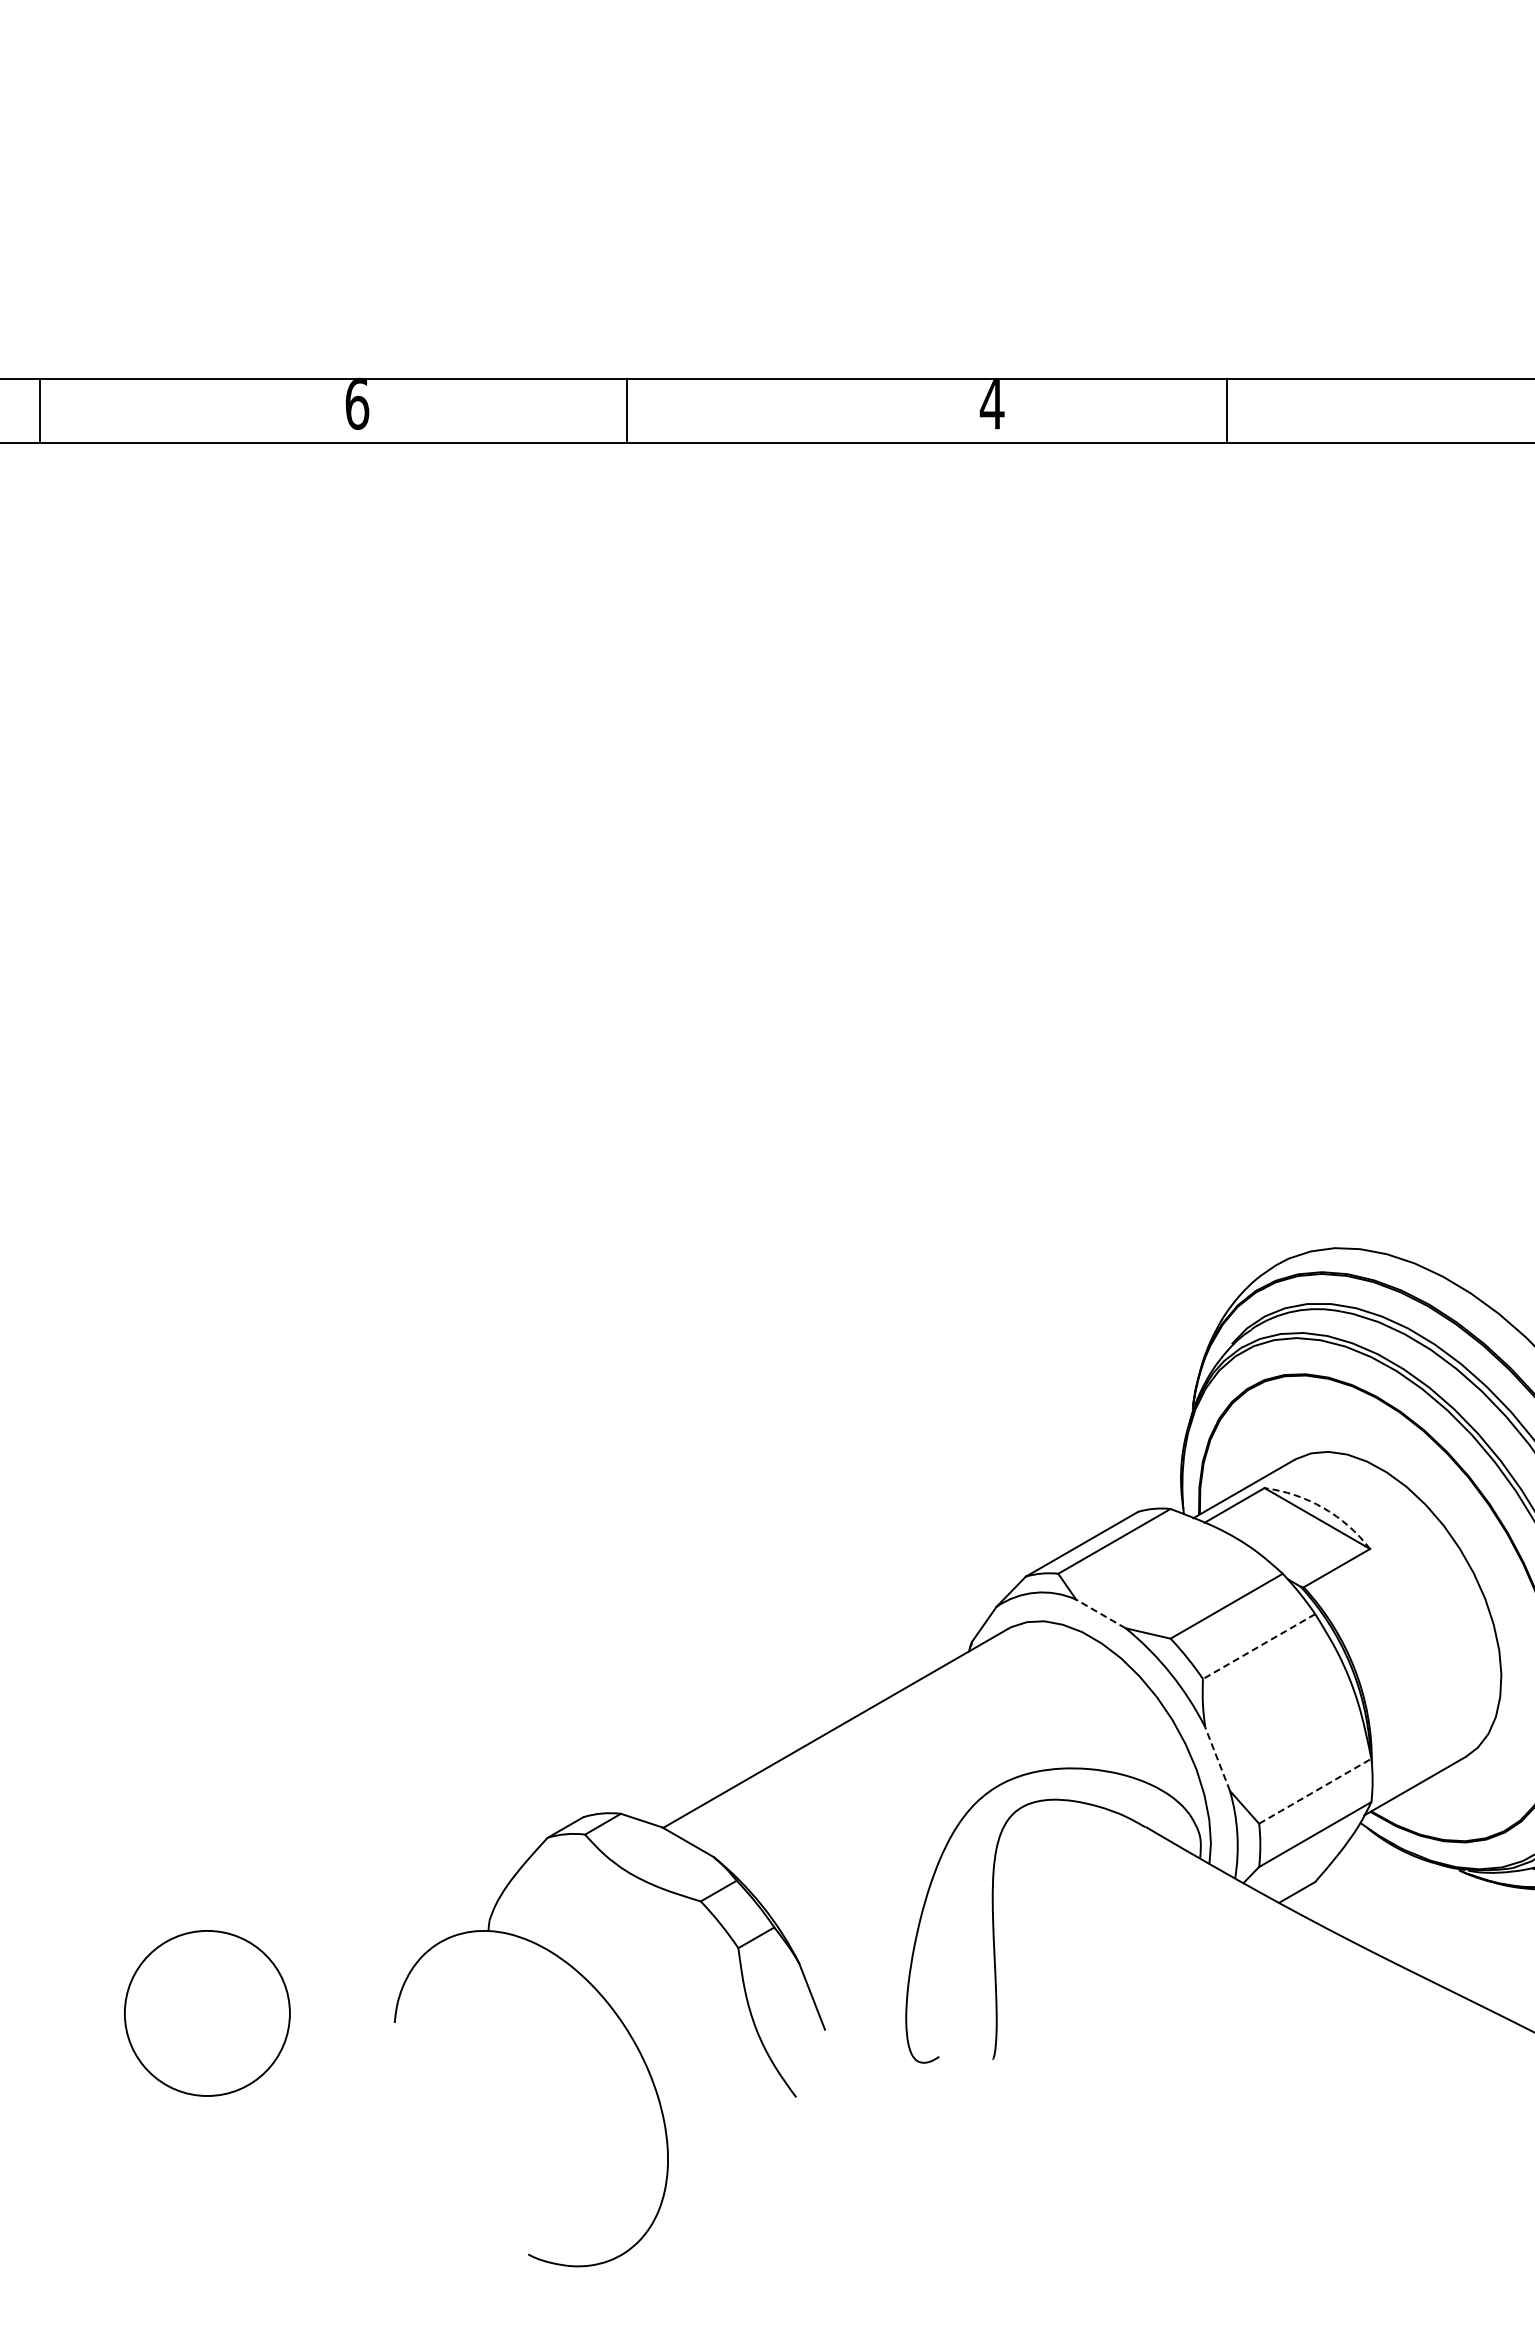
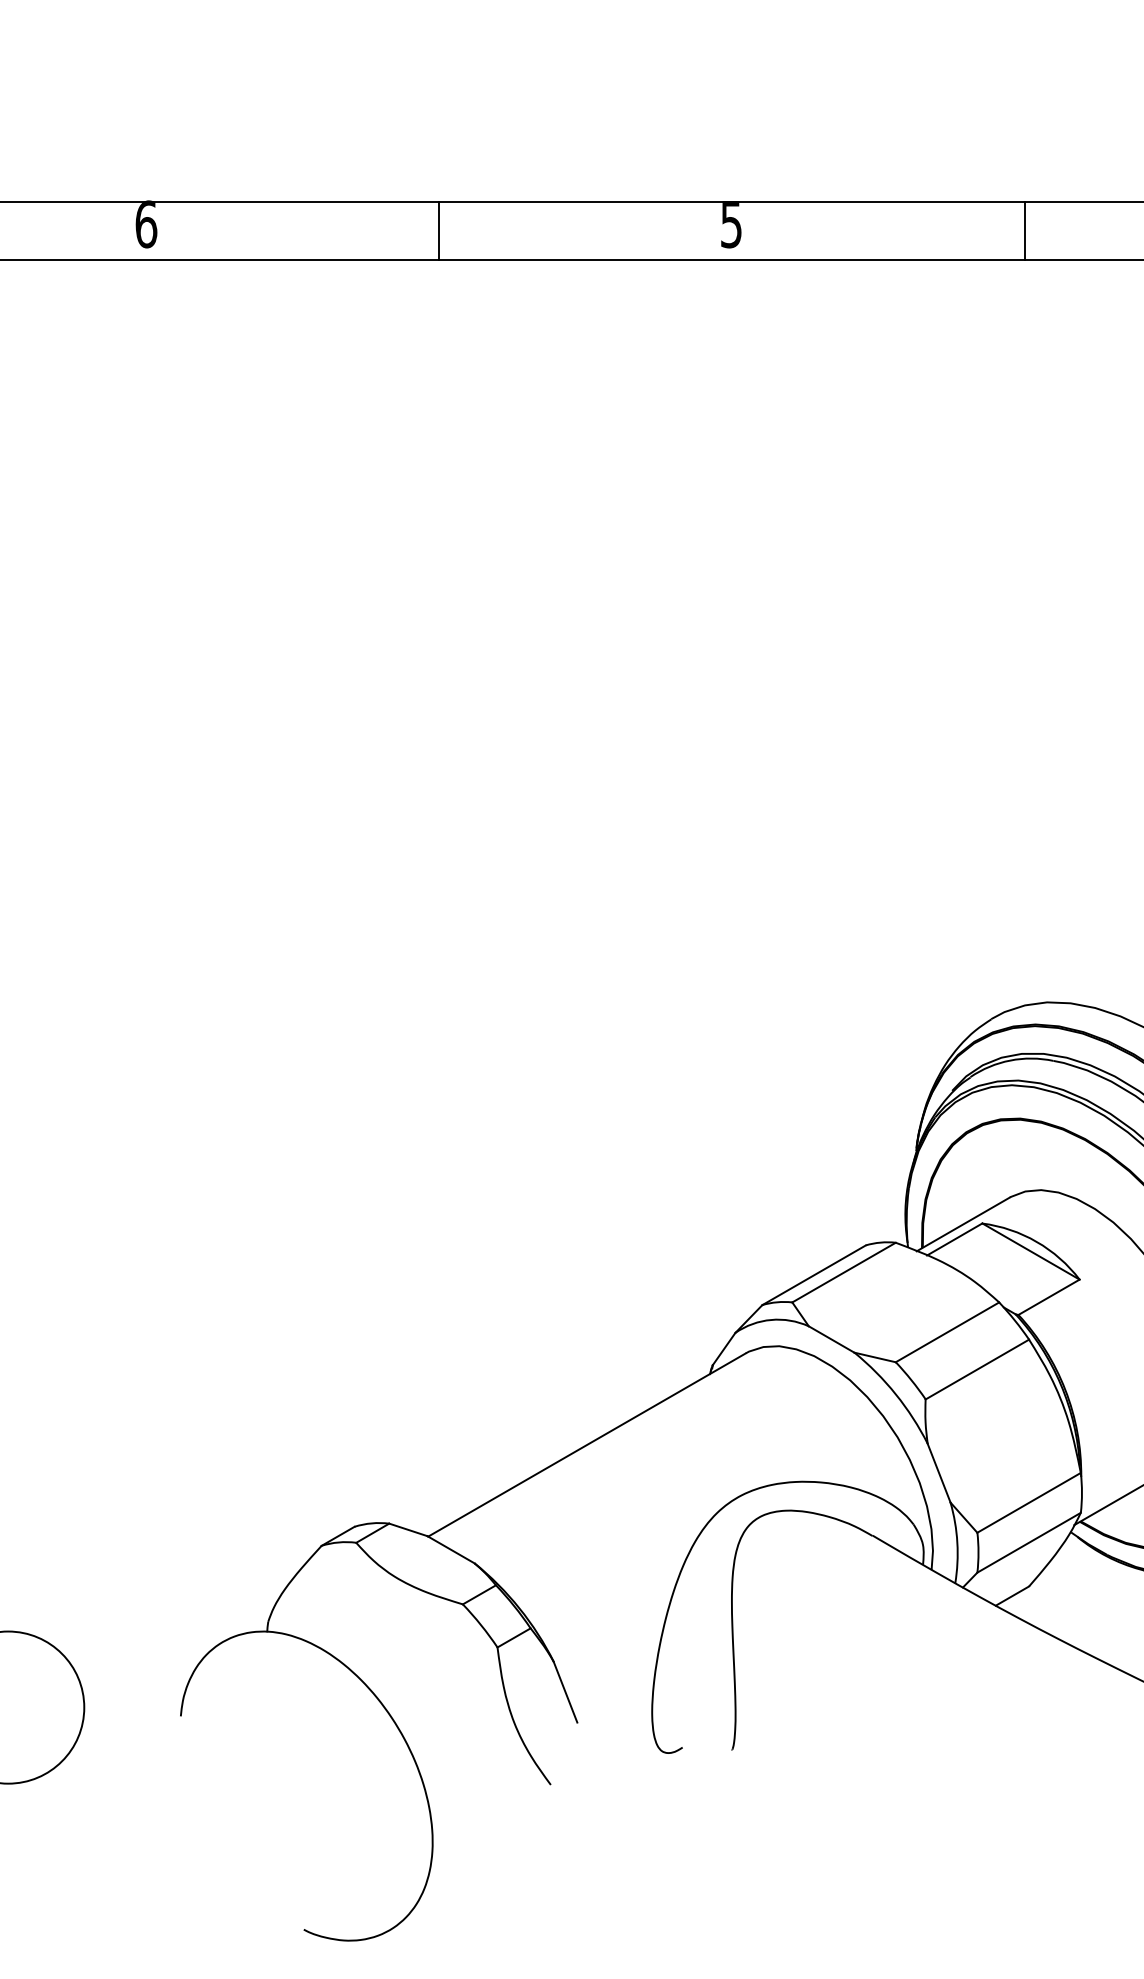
text: (991, 404) -> (730, 224), 4 -> 5
line: (627, 410) -> (439, 230), moved
line: (1227, 410) -> (1024, 230), moved
arc: (1323, 1508) -> (1036, 1242), dashed -> solid
line: (1100, 1613) -> (831, 1339), dashed -> solid
line: (1259, 1646) -> (977, 1369), dashed -> solid
line: (1217, 1758) -> (939, 1472), dashed -> solid
line: (1315, 1791) -> (1029, 1503), dashed -> solid

